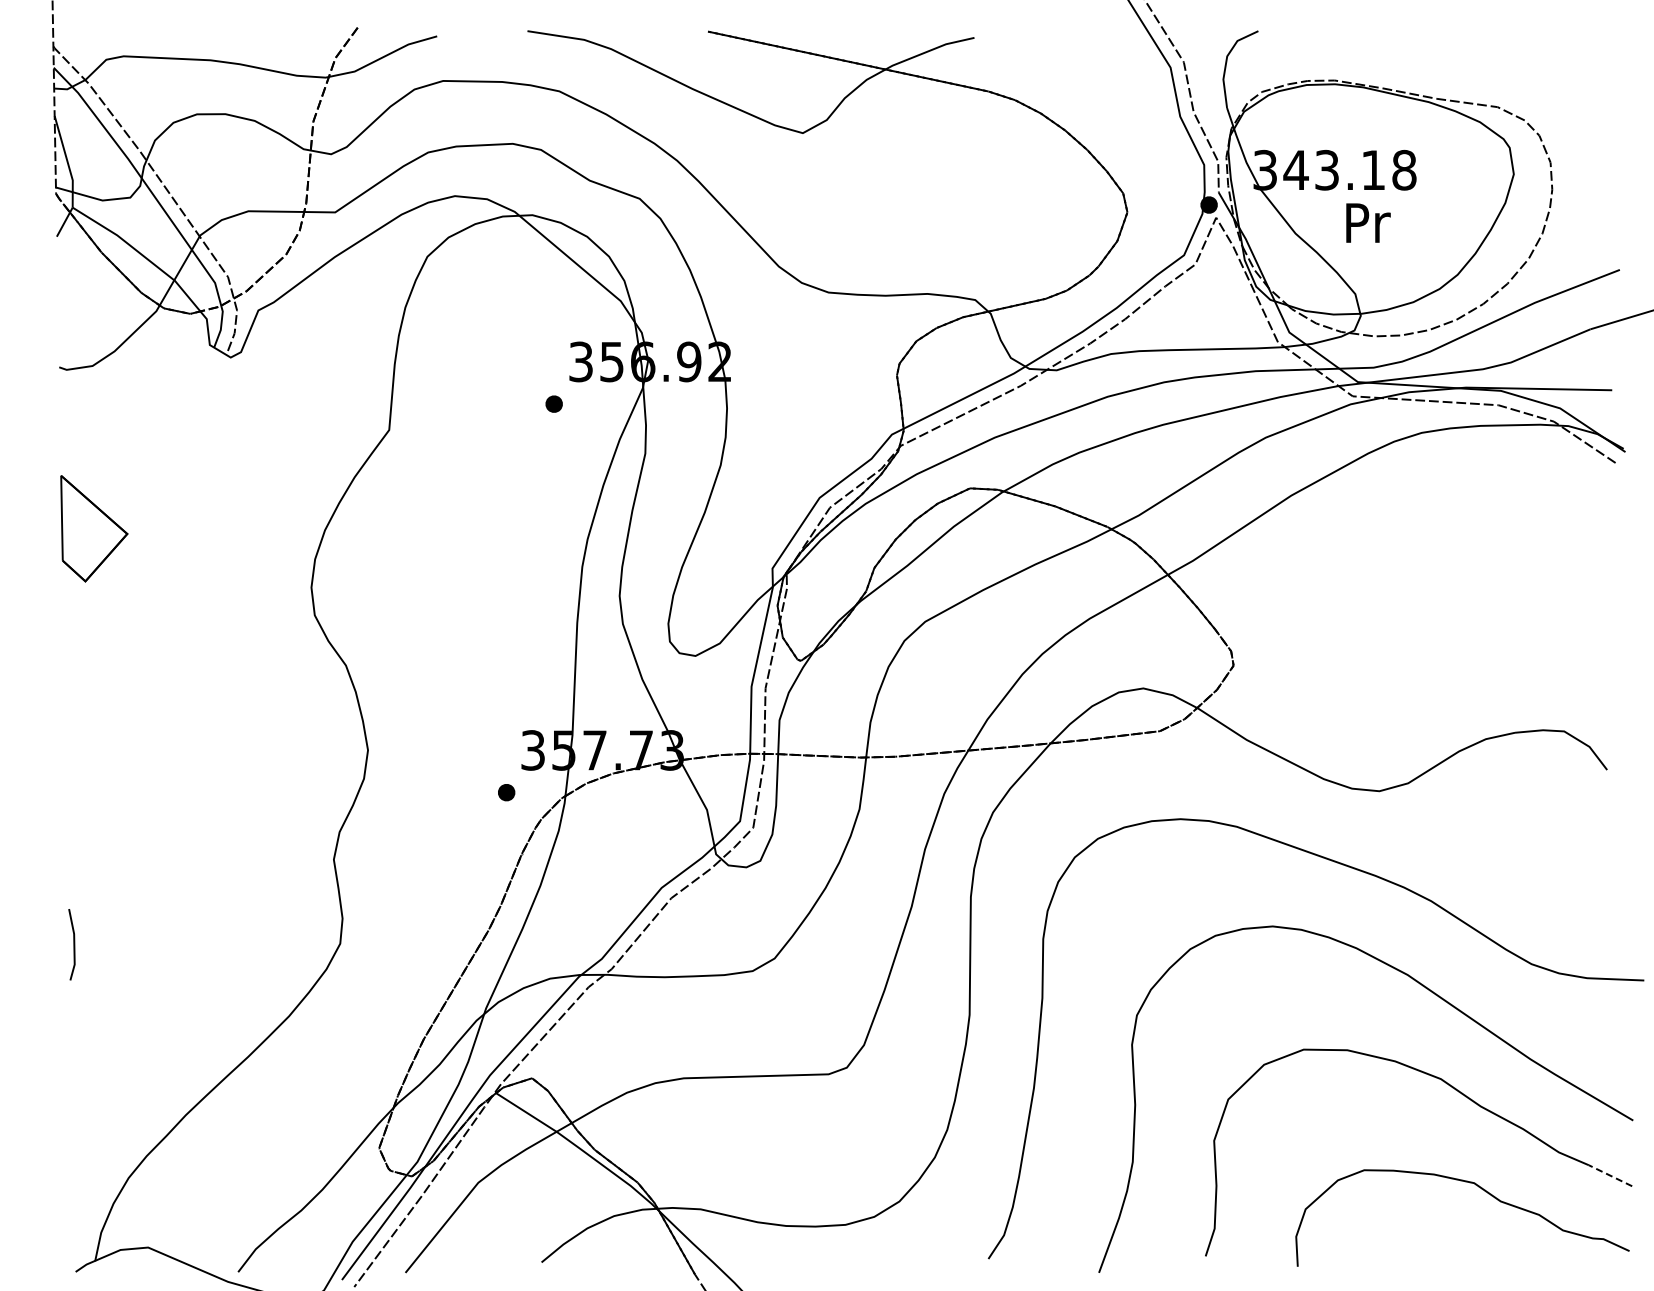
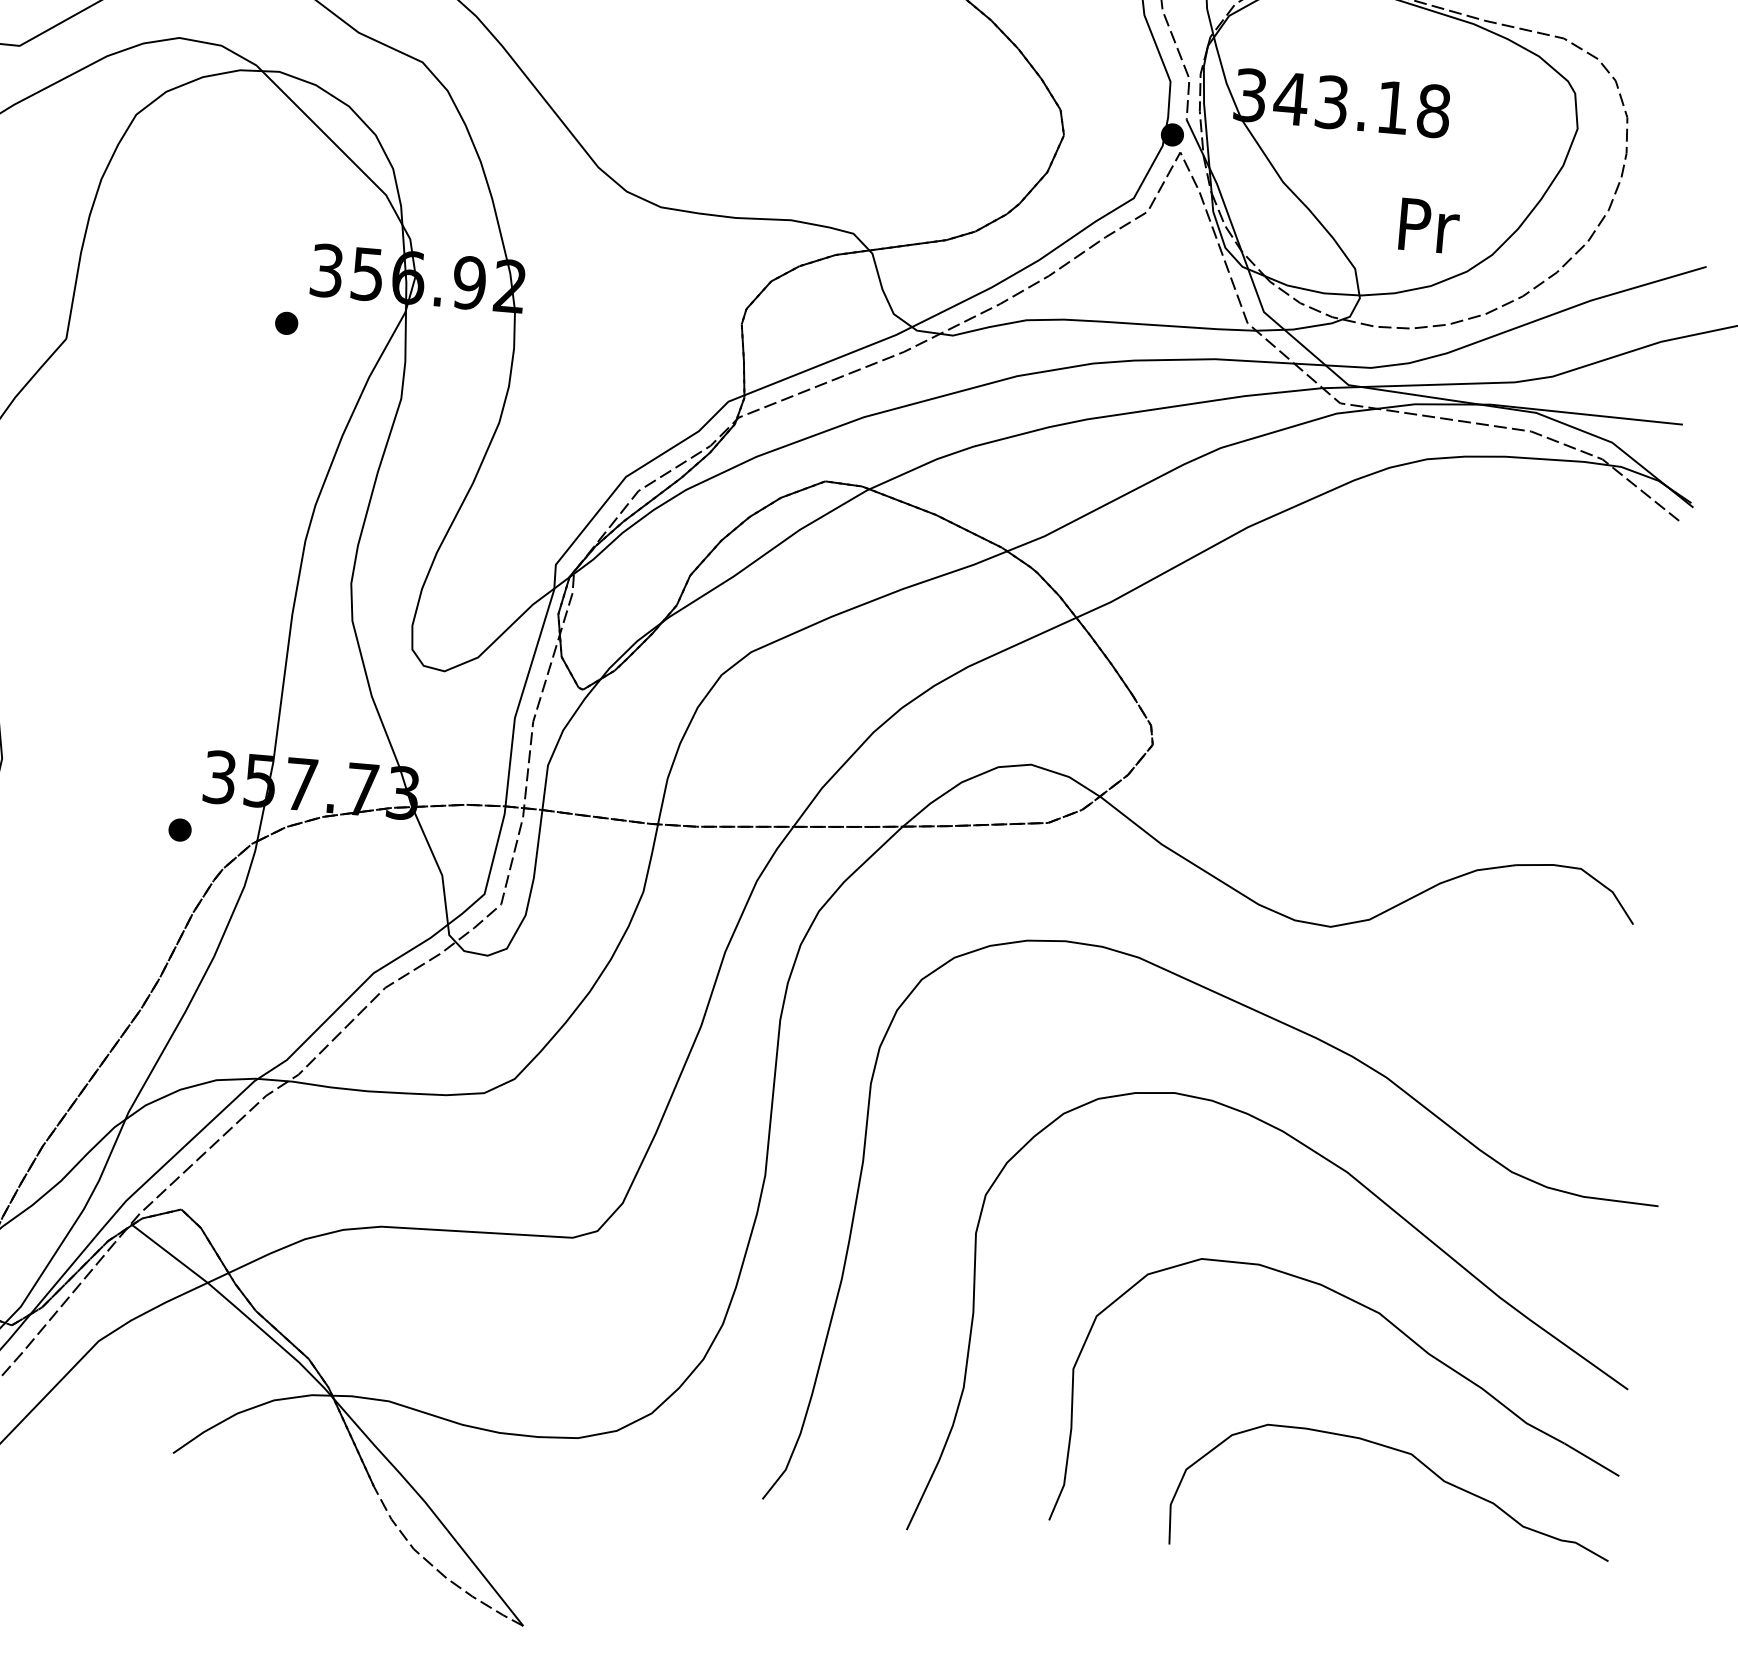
text: (1368, 222) -> (1429, 225), moved
line: (1610, 1175) -> (1591, 1459), dashed -> solid

